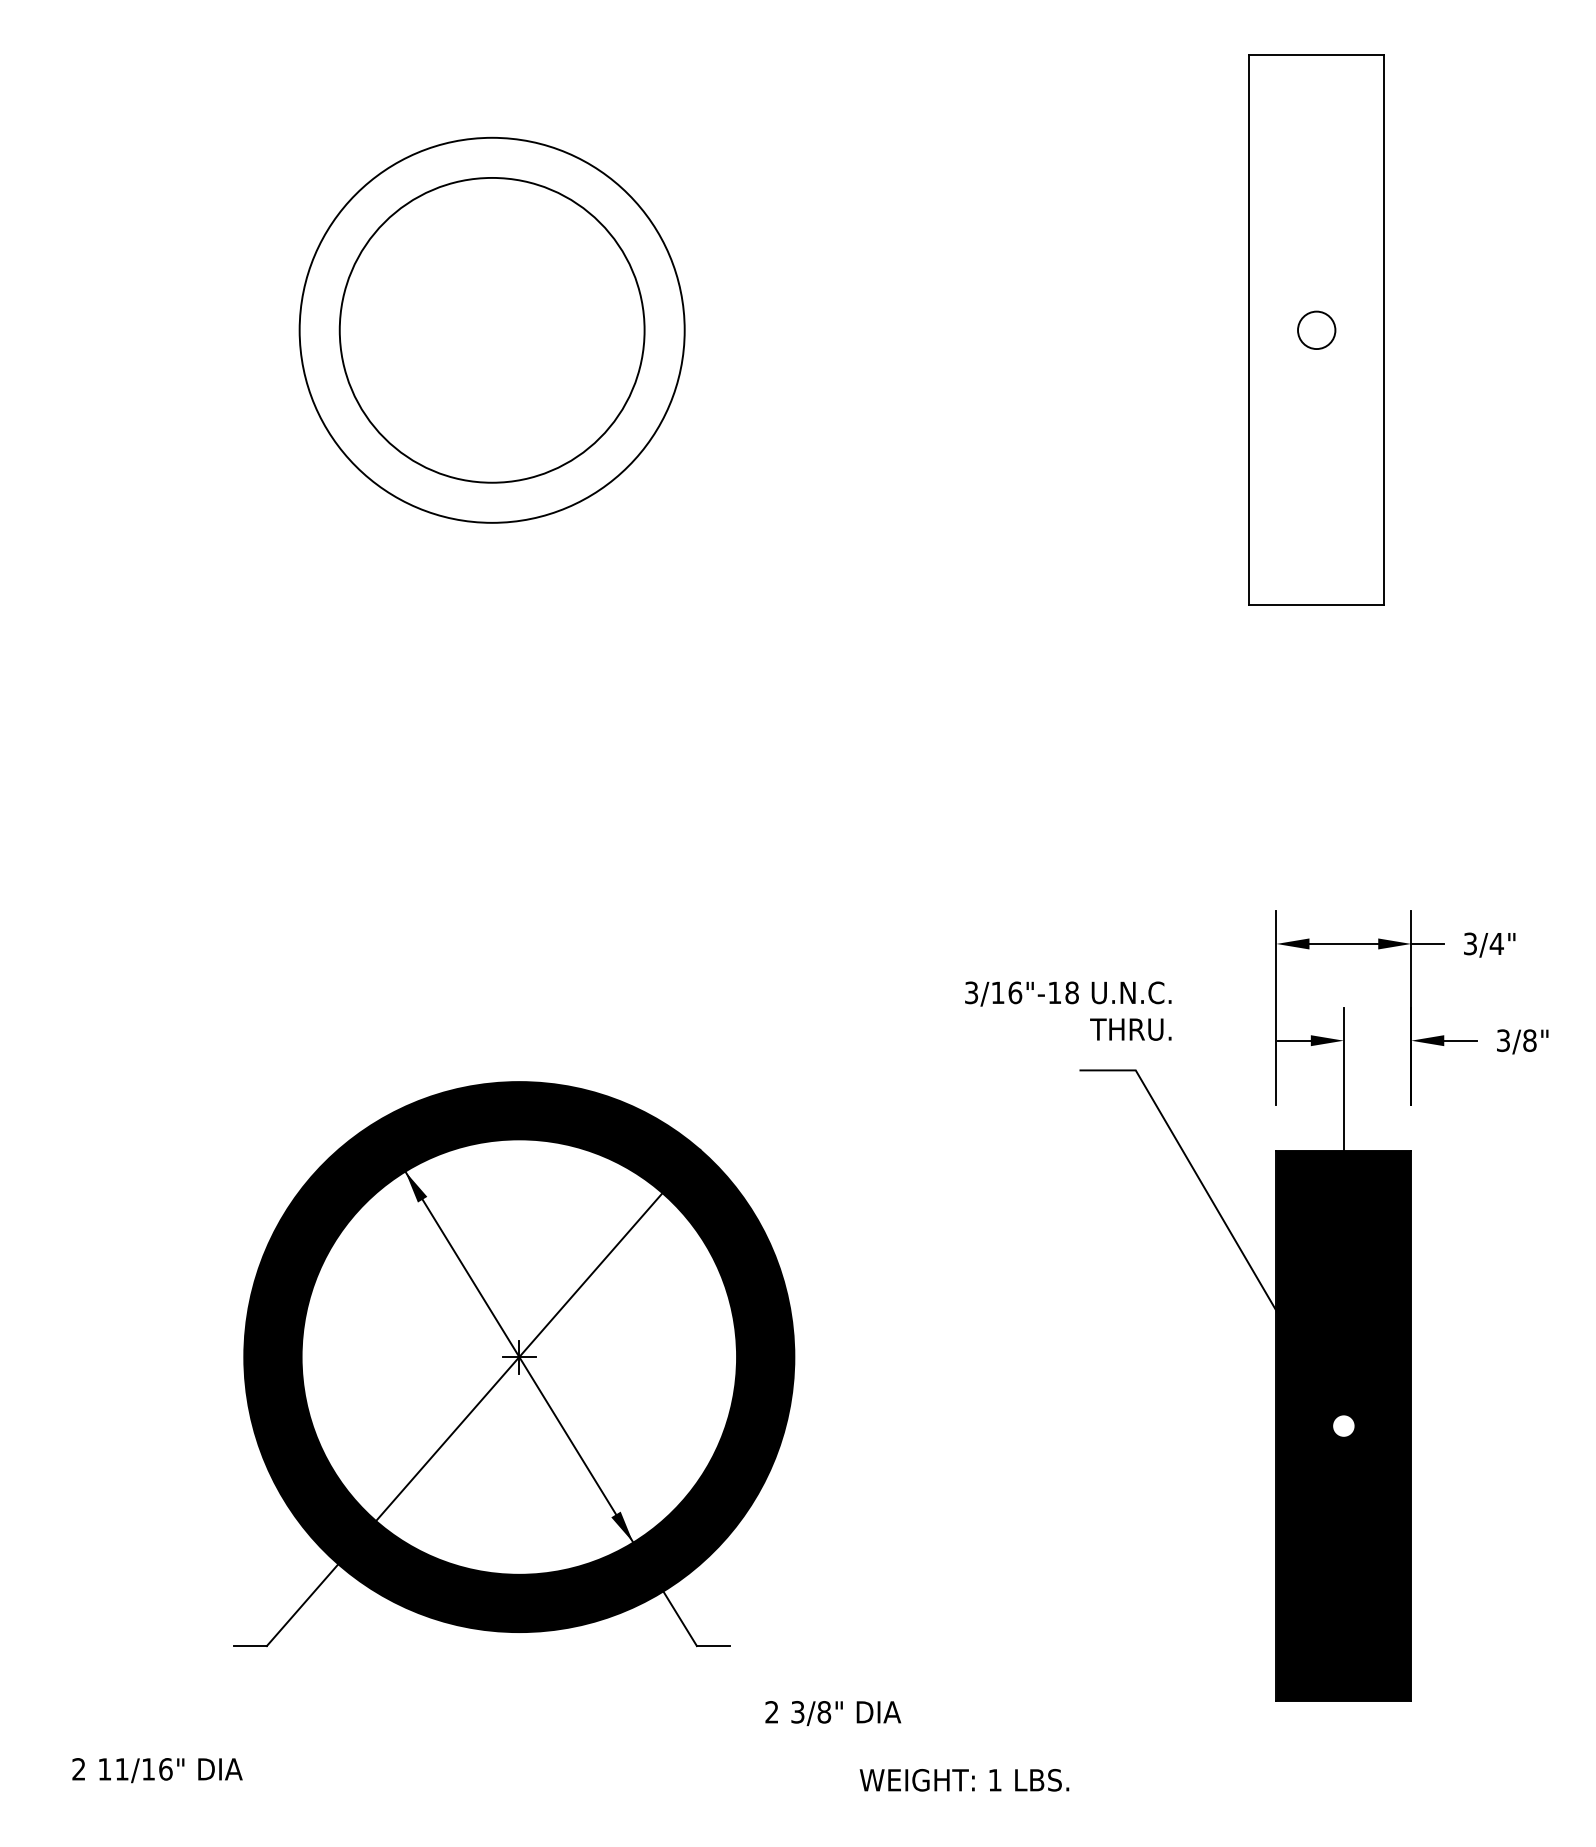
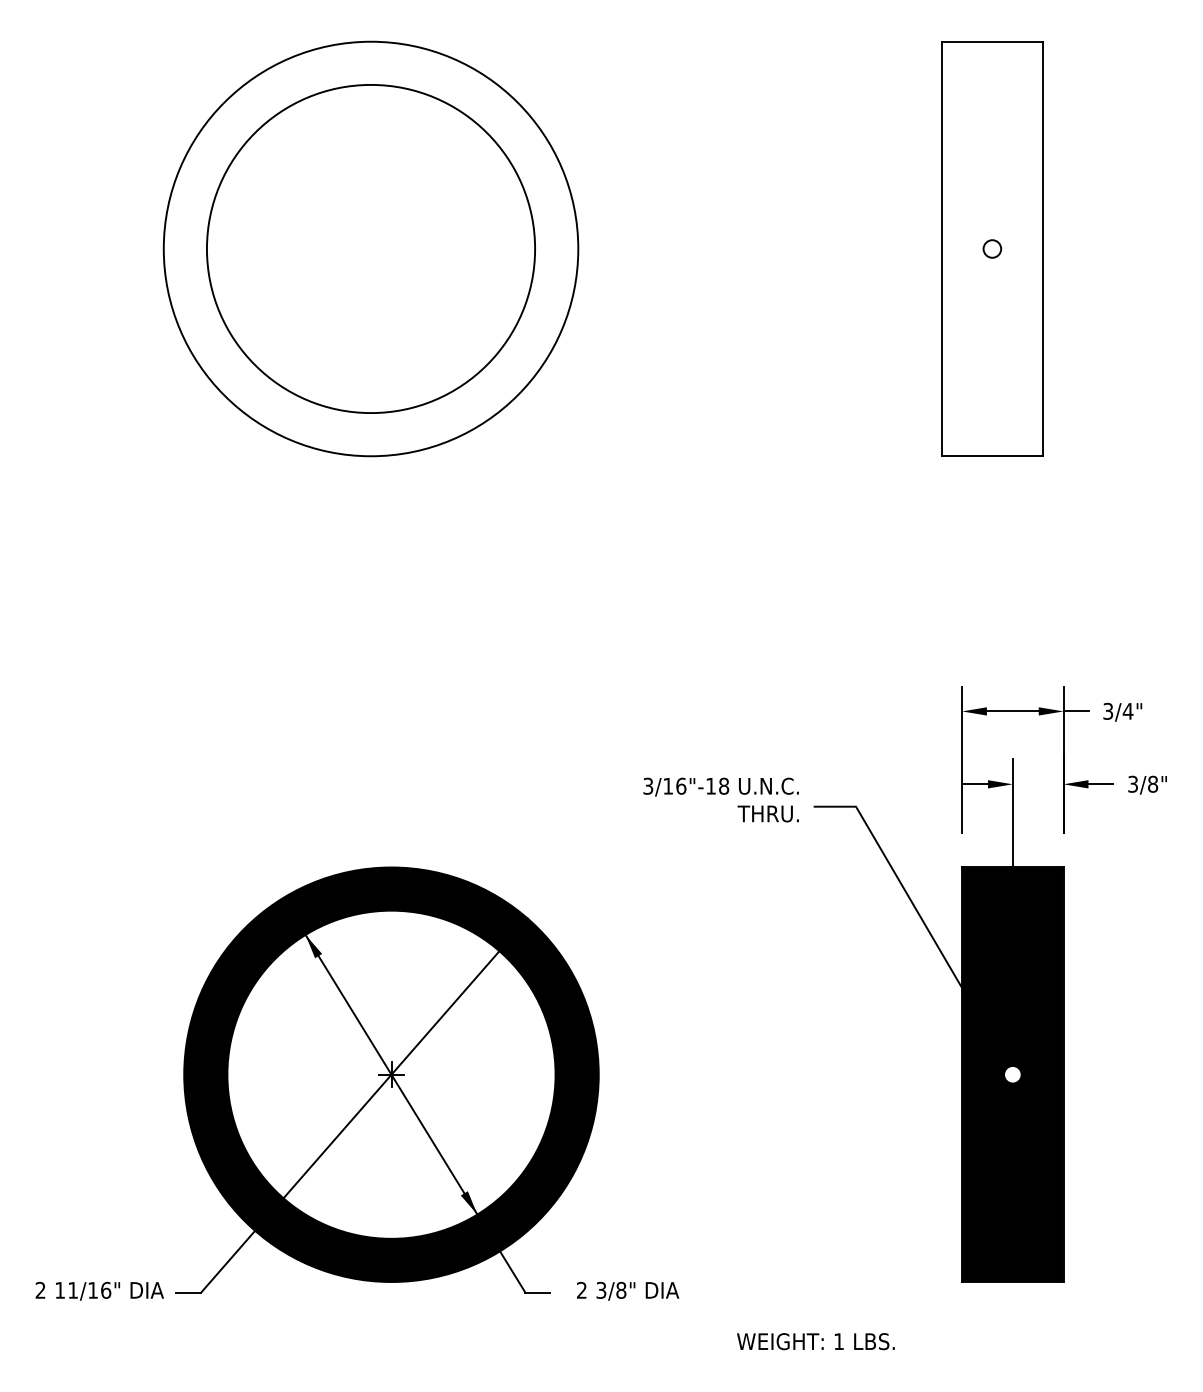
circle: (491, 329) -> (370, 248), size x1.43
circle: (491, 329) -> (370, 248), size x1.43
circle: (1316, 329) -> (992, 248), size x0.62
text: (1067, 1010) -> (720, 799), moved
part: (514, 1363) -> (387, 1079), moved
text: (157, 1769) -> (99, 1290), moved
text: (963, 1780) -> (815, 1341), moved

